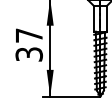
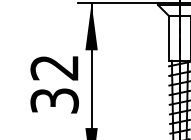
text: (28, 35) -> (53, 67), 37 -> 32

